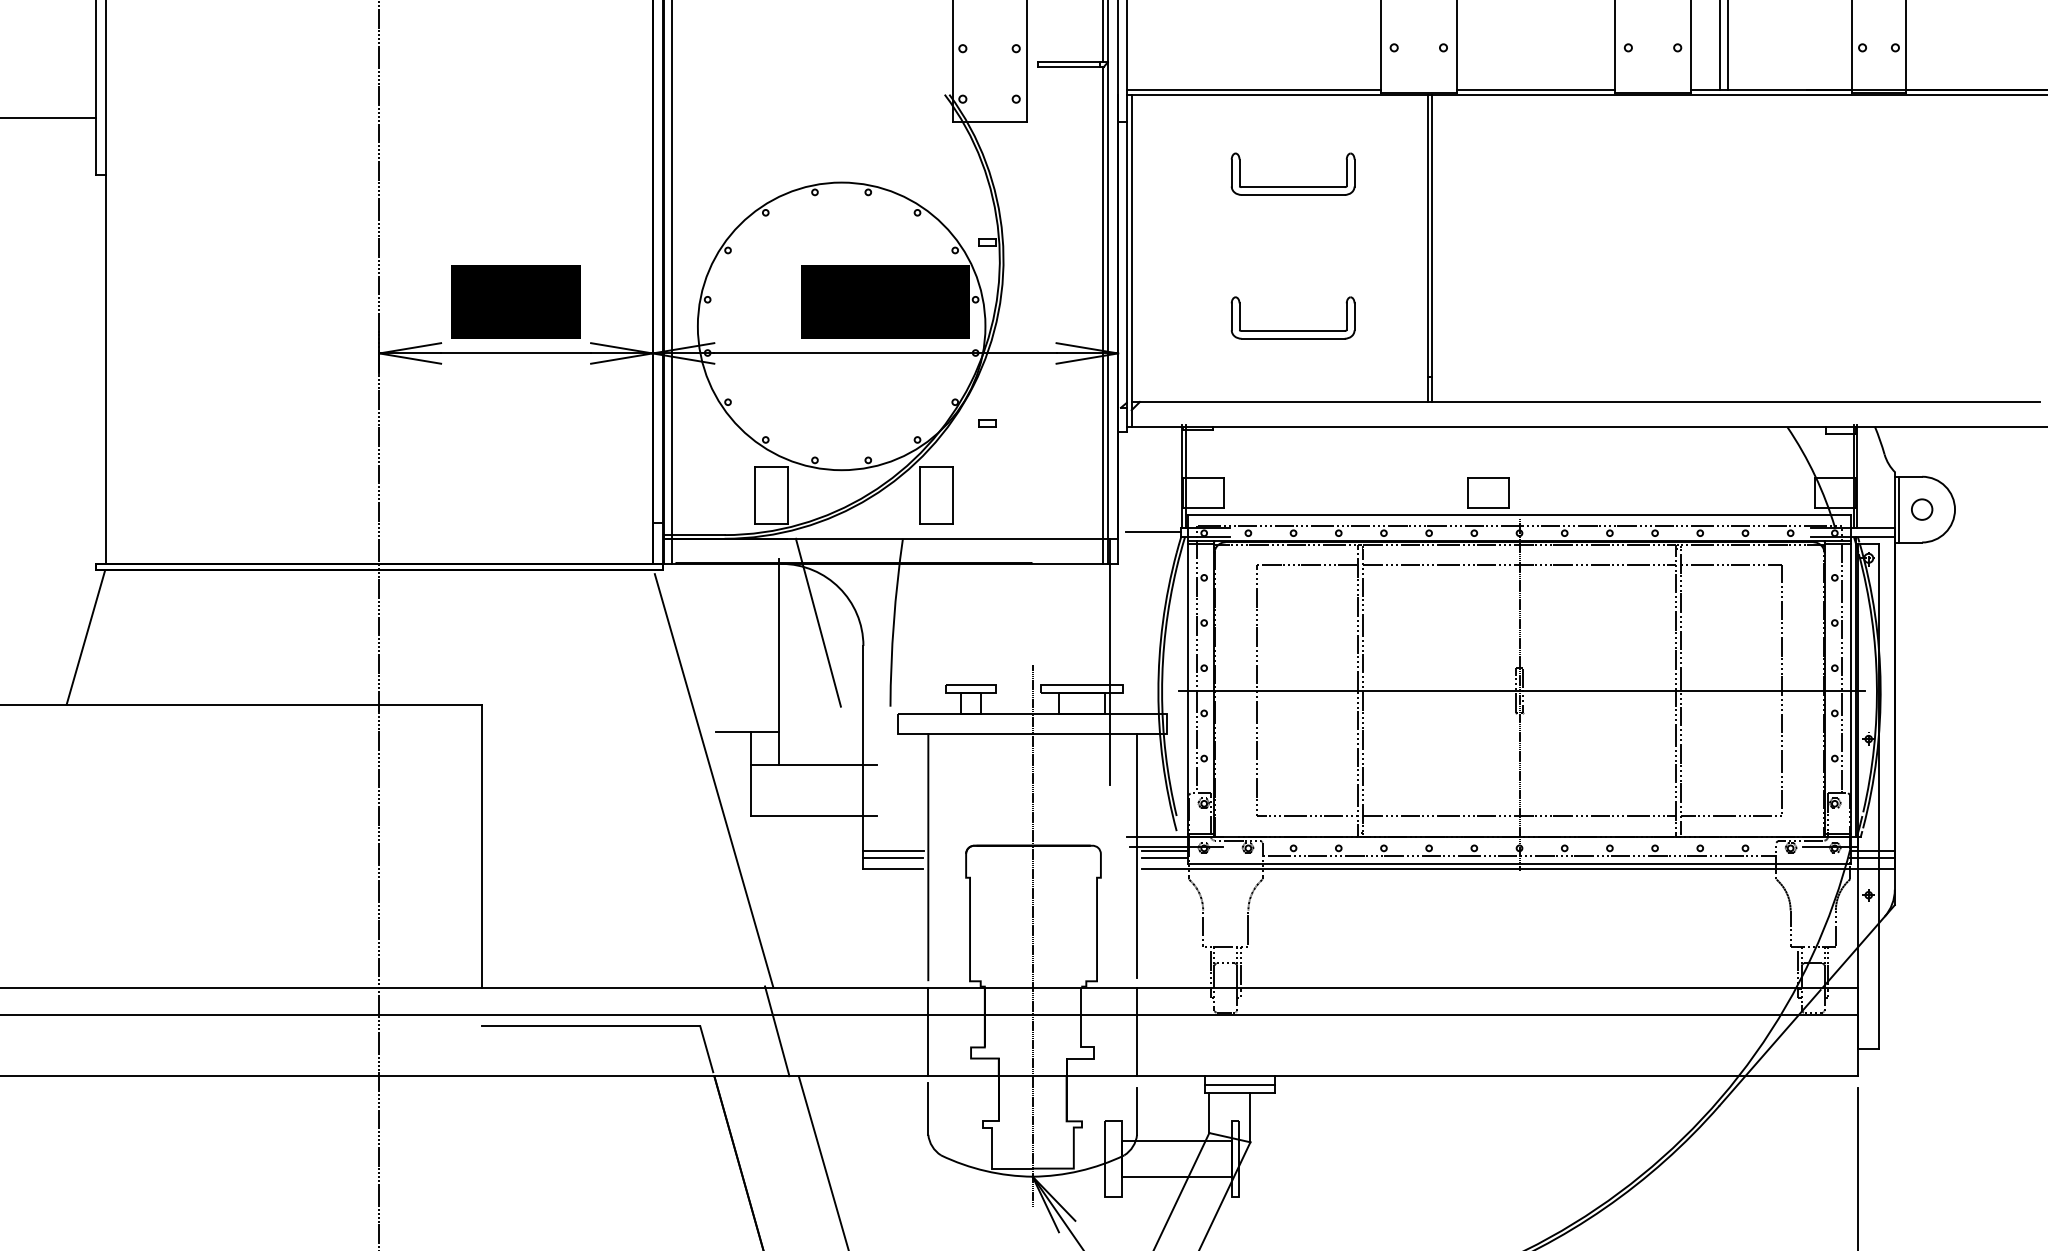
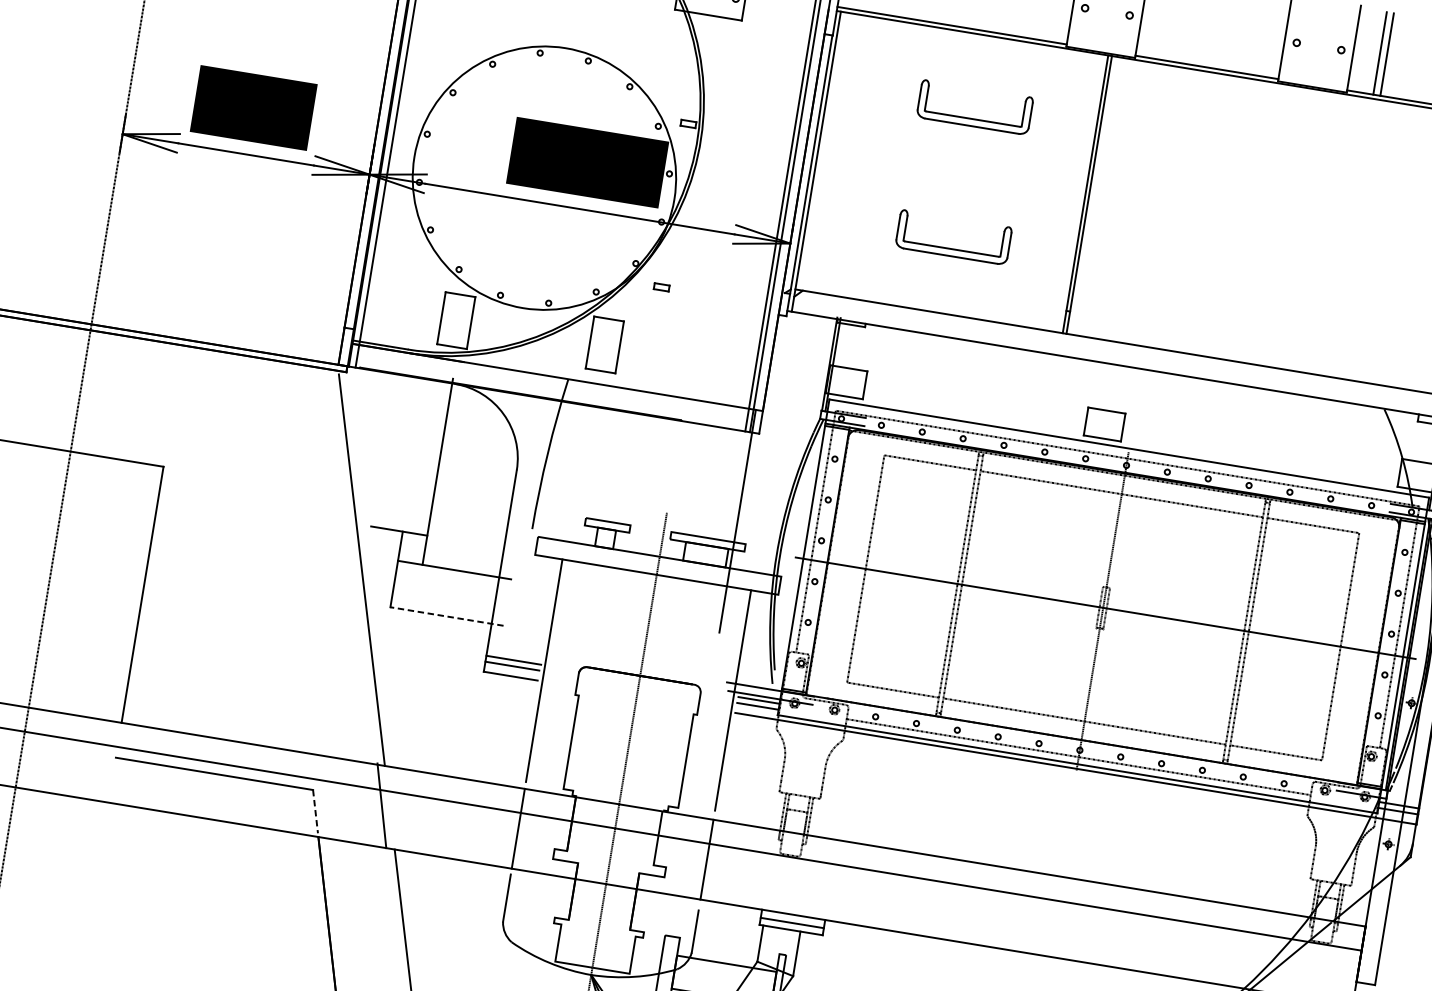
line: (1153, 531) -> (795, 409), removed
line: (817, 622) -> (478, 442), removed
line: (814, 815) -> (447, 616), solid -> dashed
line: (706, 1049) -> (315, 811), solid -> dashed

